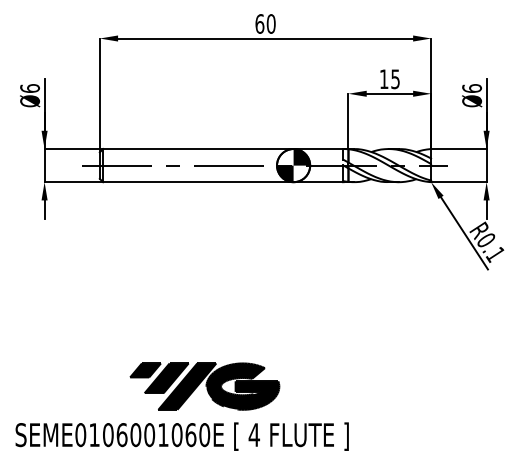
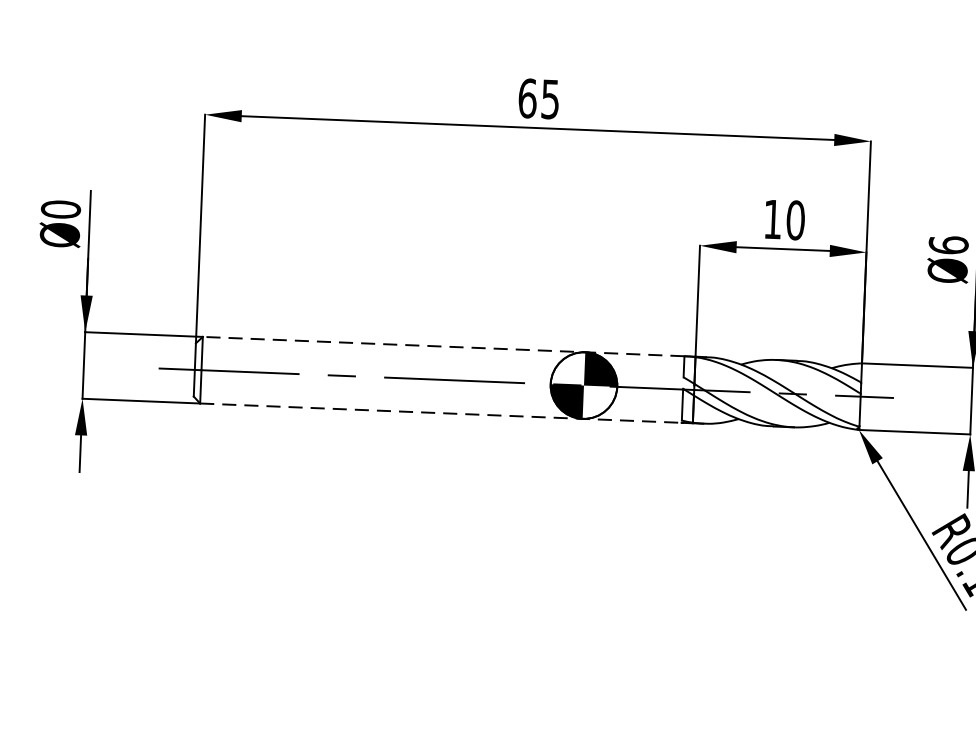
text: (270, 23) -> (549, 98), 60 -> 65
text: (395, 79) -> (795, 220), 15 -> 10
text: (29, 88) -> (59, 209), Ø6 -> Ø0
line: (223, 149) -> (444, 347), solid -> dashed
line: (223, 182) -> (441, 413), solid -> dashed

